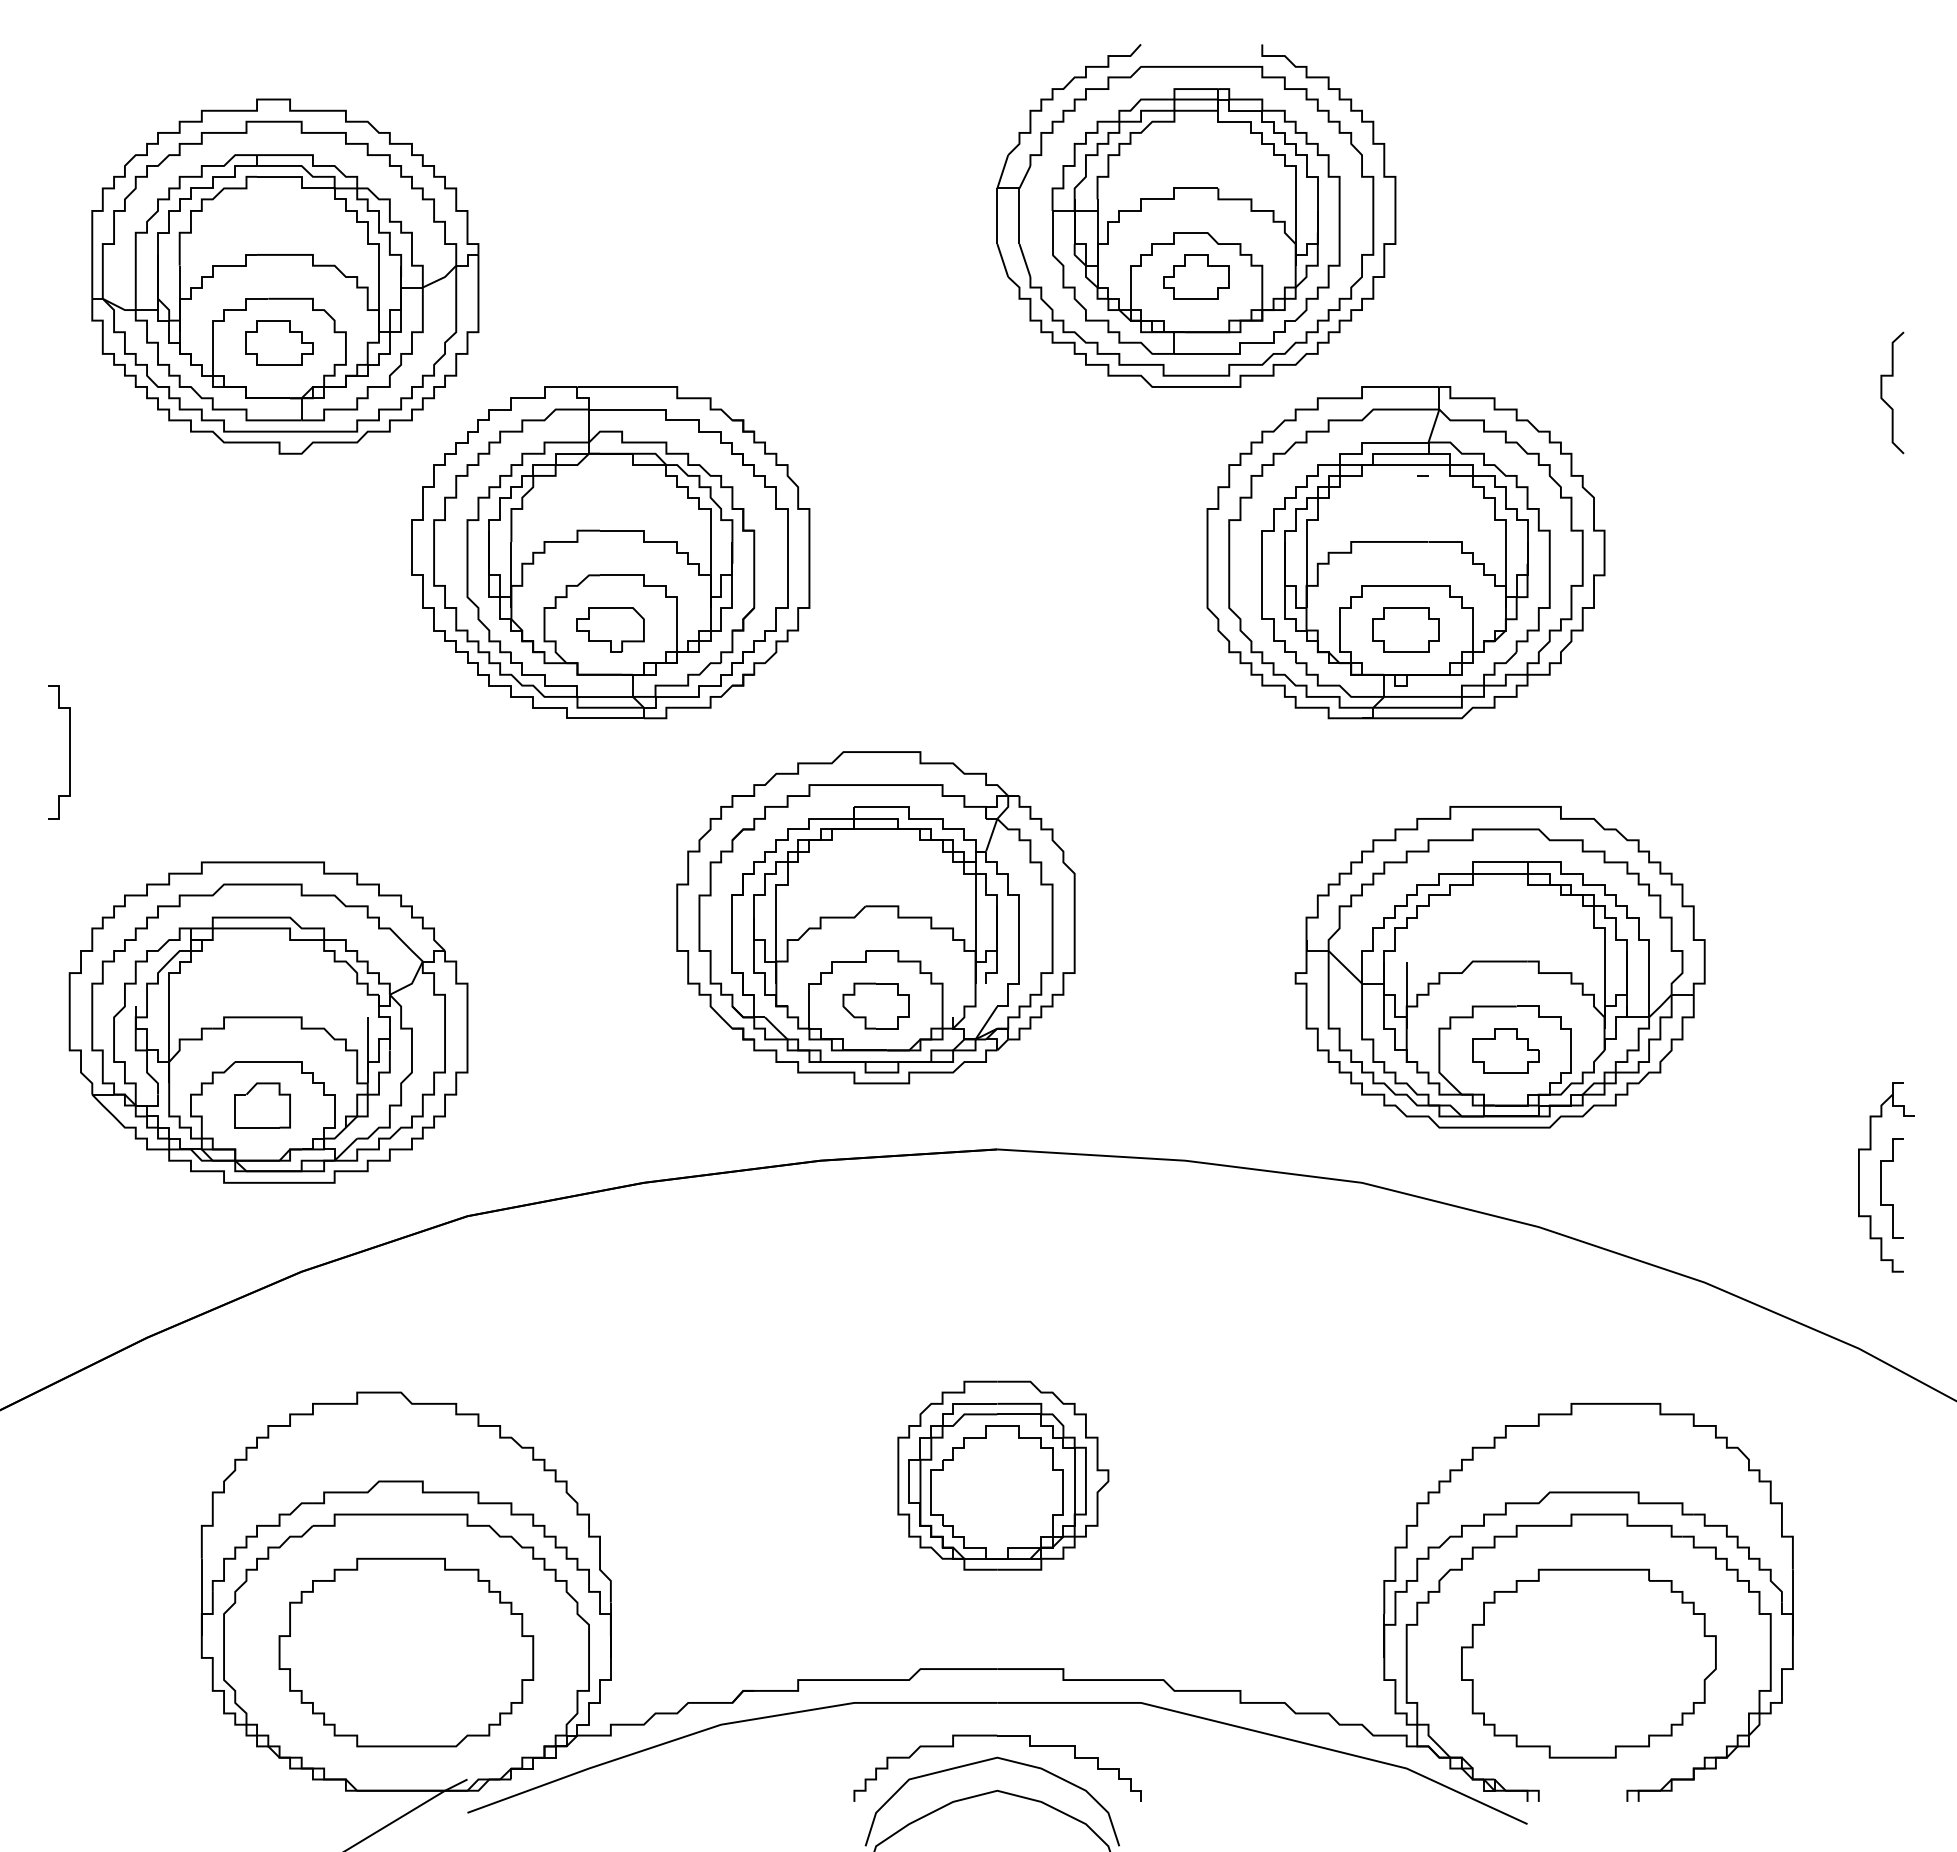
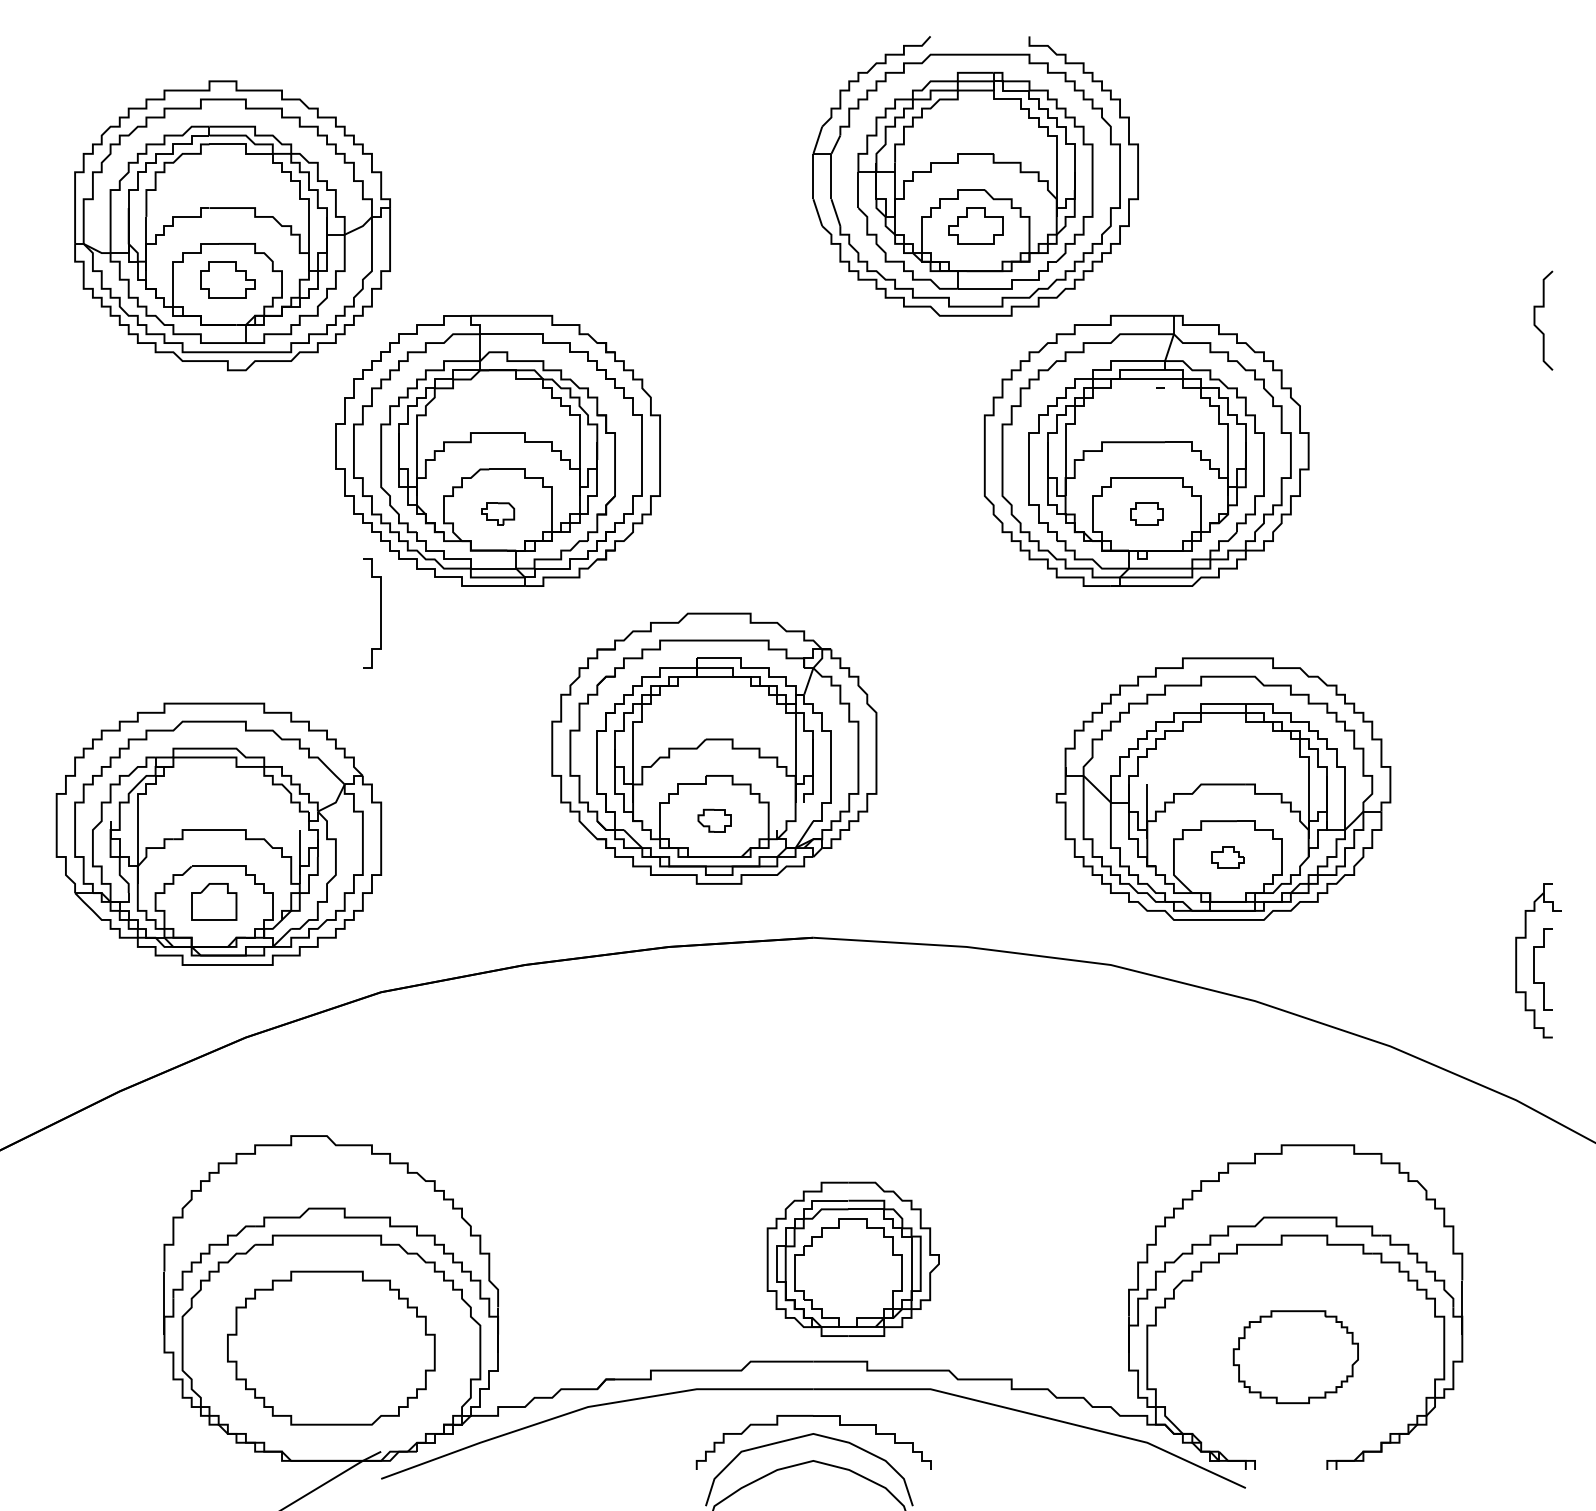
part: (610, 629) -> (497, 513), size x0.6
part: (1405, 629) -> (1146, 513), size x0.6
curve: (69, 752) -> (380, 613), moved
part: (875, 1005) -> (713, 820), size x0.6
part: (1505, 1050) -> (1227, 857), size x0.6
part: (1003, 1475) -> (853, 1259), moved
part: (1588, 1663) -> (1295, 1357), size x0.6

